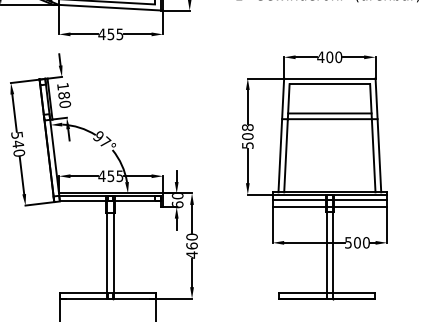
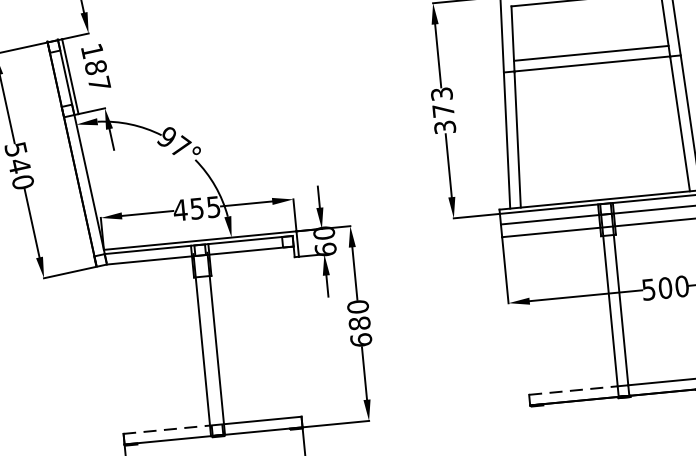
text: (65, 103) -> (99, 82), 180 -> 187
text: (247, 136) -> (442, 110), 508 -> 373
text: (191, 250) -> (359, 331), 460 -> 680
line: (83, 292) -> (166, 428), solid -> dashed
line: (302, 292) -> (572, 389), solid -> dashed

